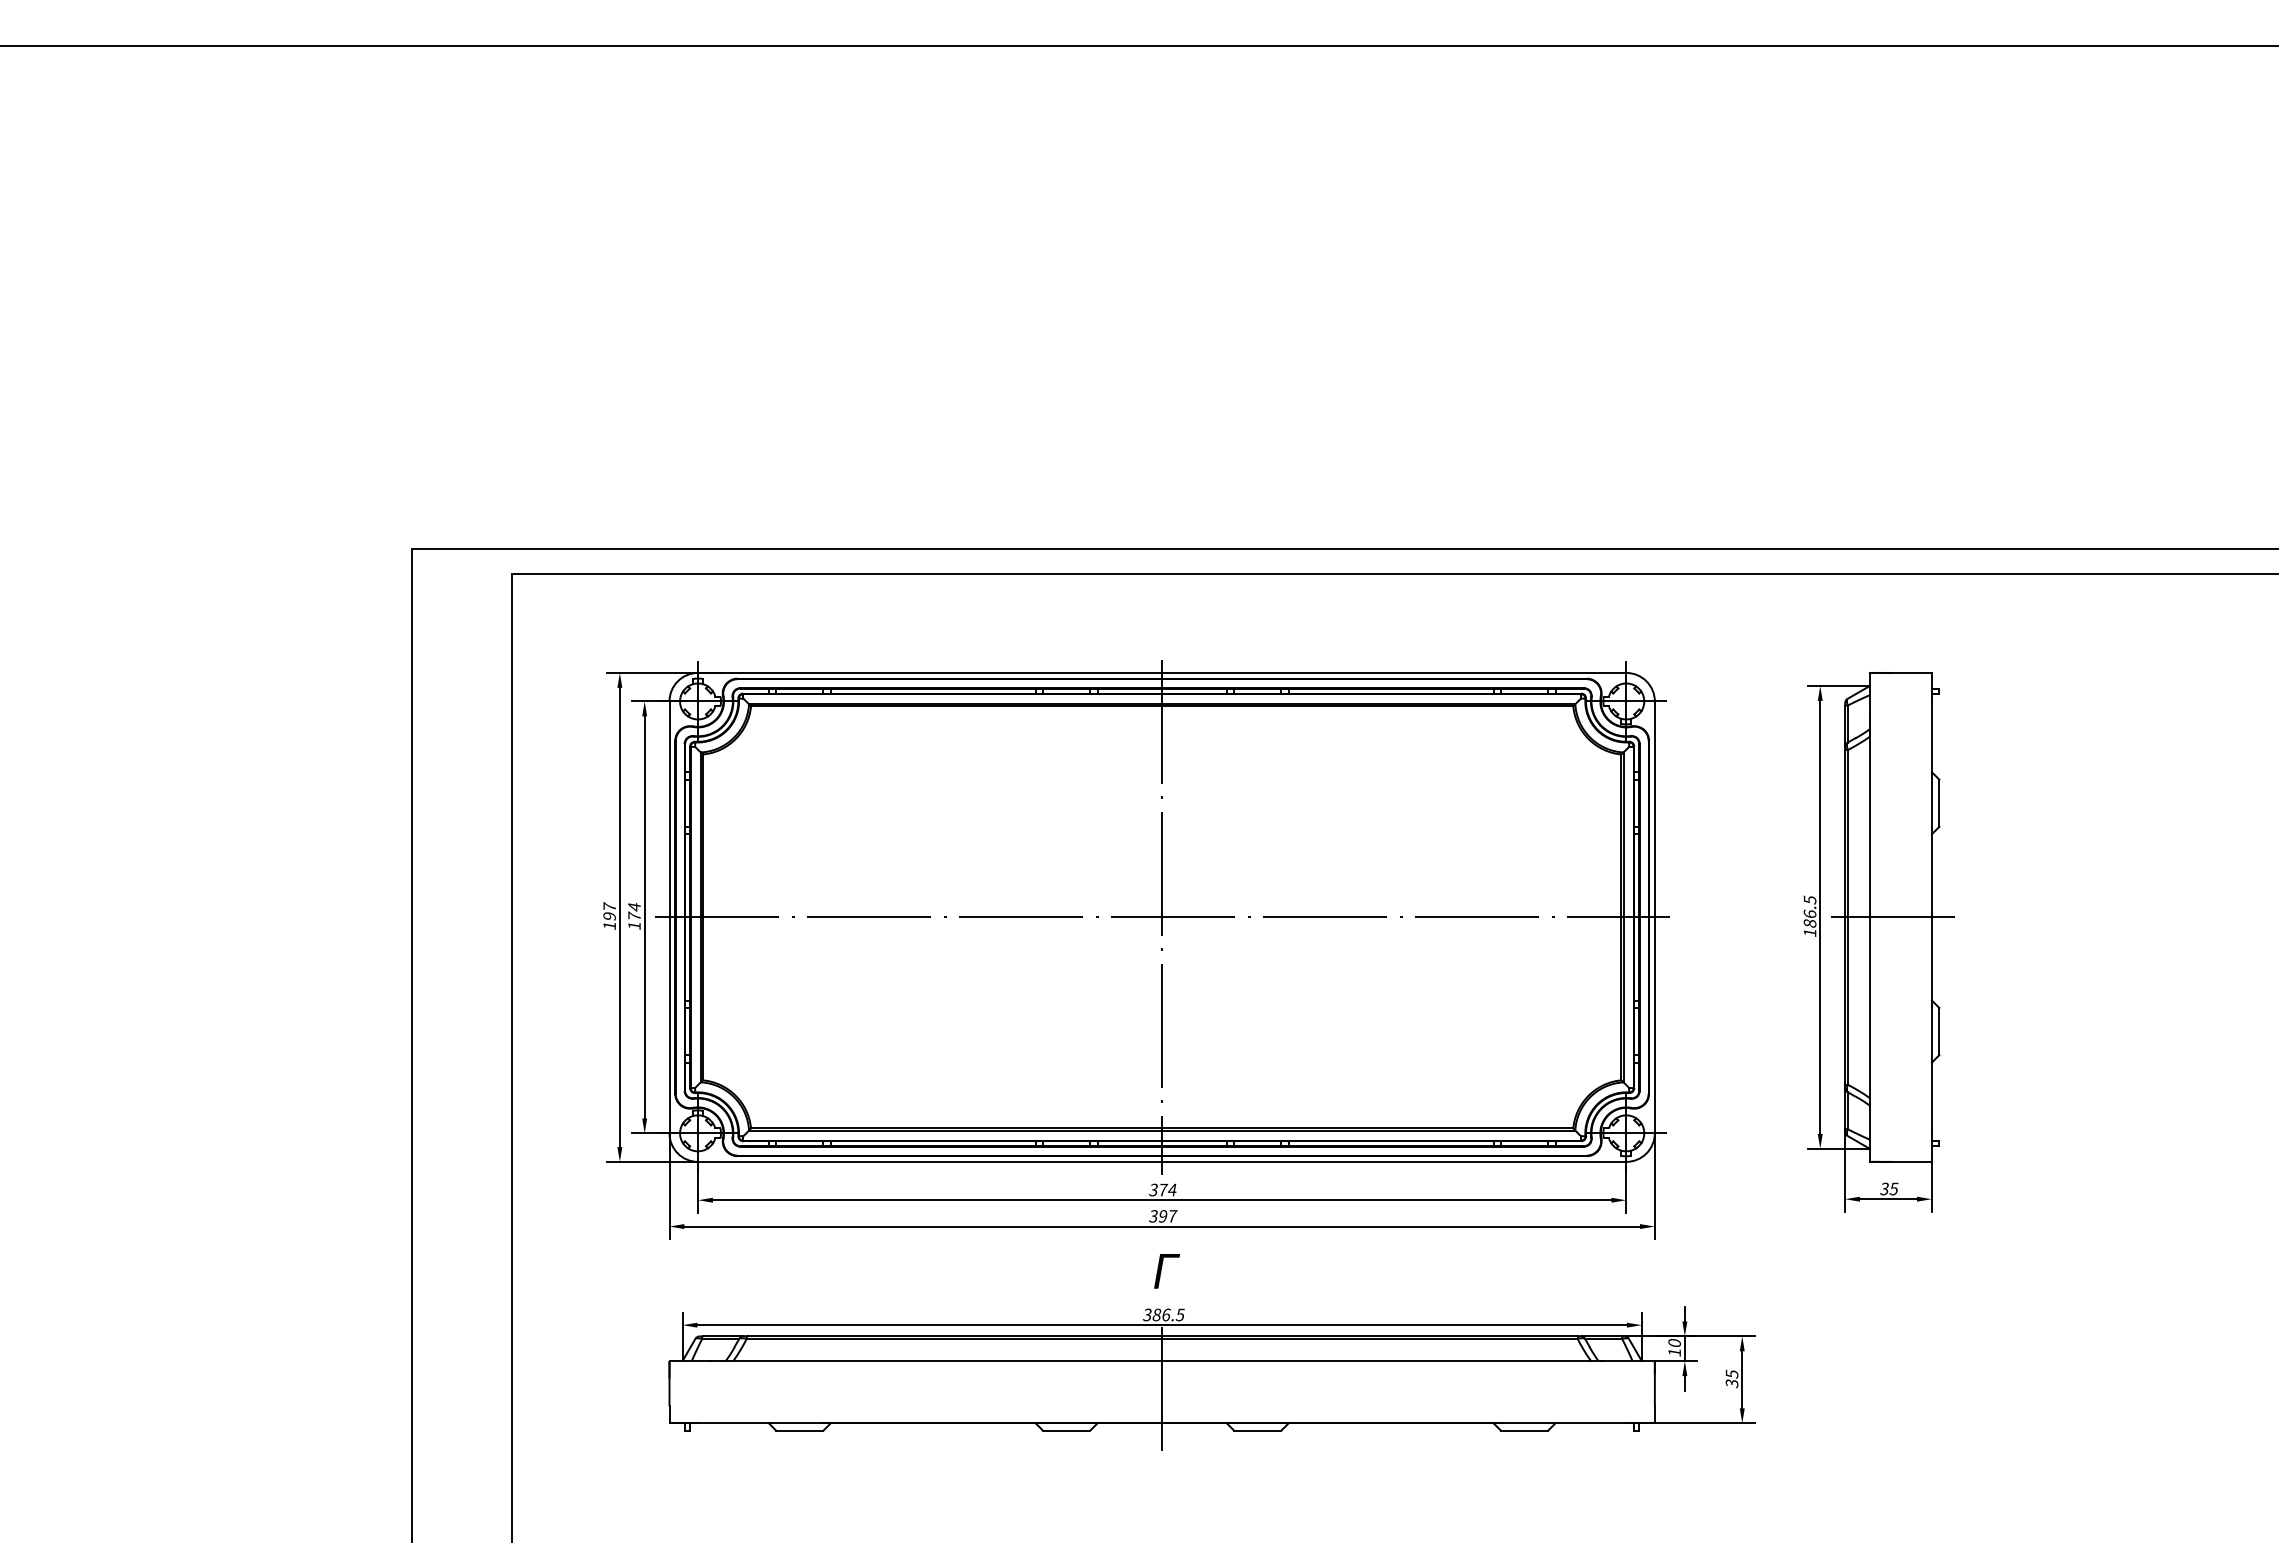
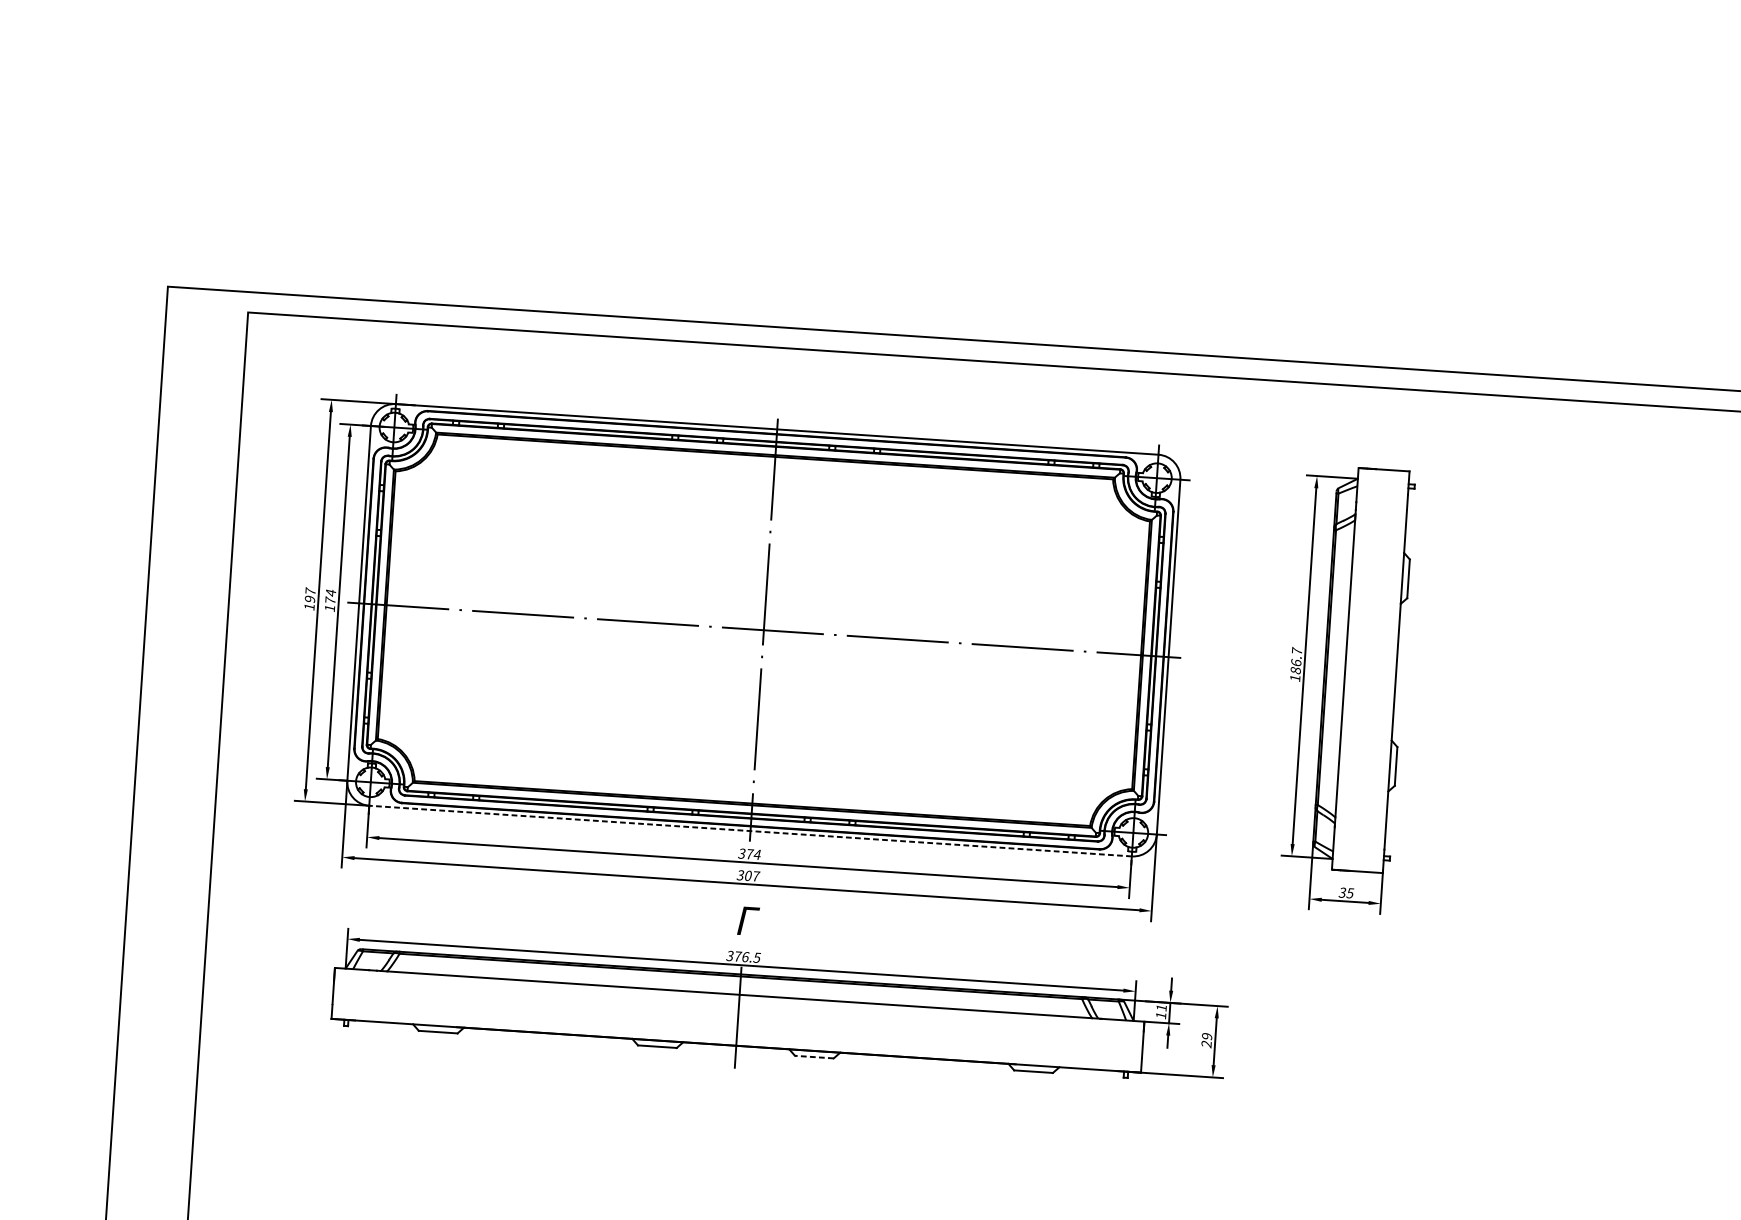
text: (1810, 899) -> (1297, 650), 186.5 -> 186.7
line: (1898, 917) -> (1368, 670), removed
line: (1161, 1161) -> (750, 830), solid -> dashed
text: (1162, 1216) -> (747, 875), 397 -> 307
text: (1156, 1314) -> (737, 956), 386.5 -> 376.5
text: (1674, 1343) -> (1161, 1008), 10 -> 11
text: (1731, 1378) -> (1206, 1040), 35 -> 29
line: (1257, 1430) -> (814, 1056), solid -> dashed

